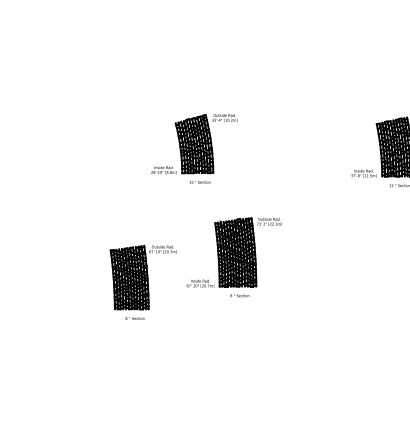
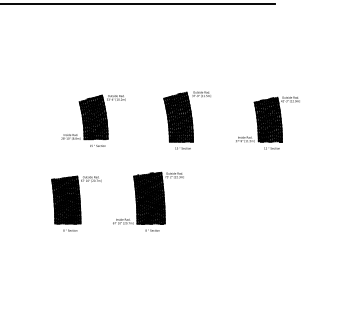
part: (194, 148) -> (93, 120), moved
part: (285, 148) -> (186, 120), added
part: (143, 282) -> (76, 203), moved

